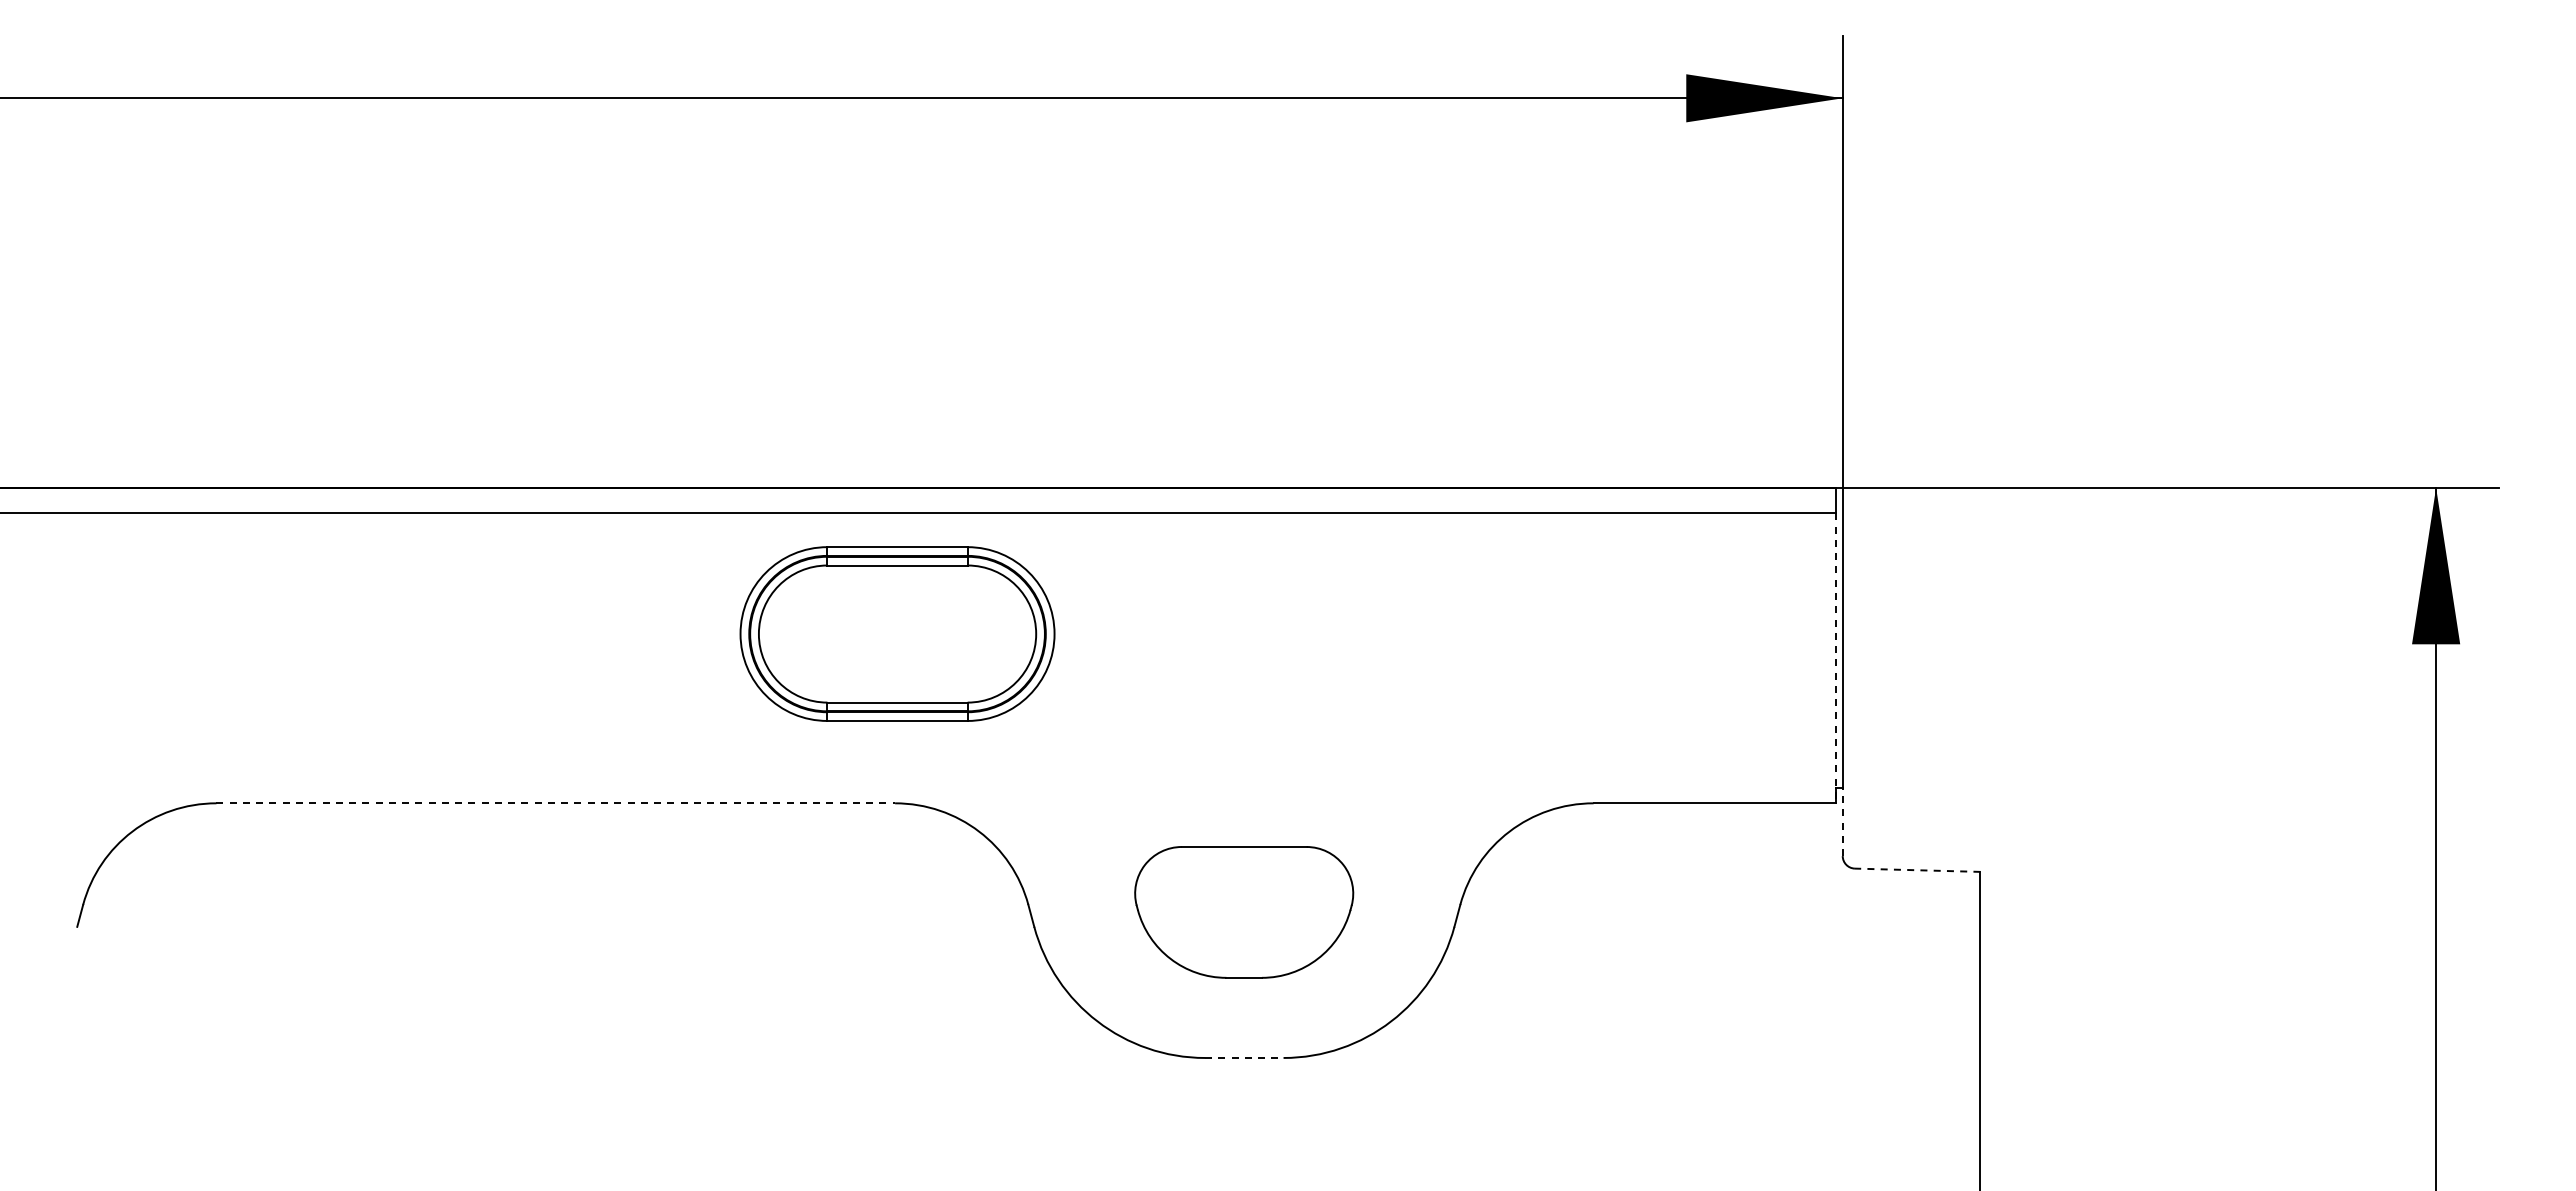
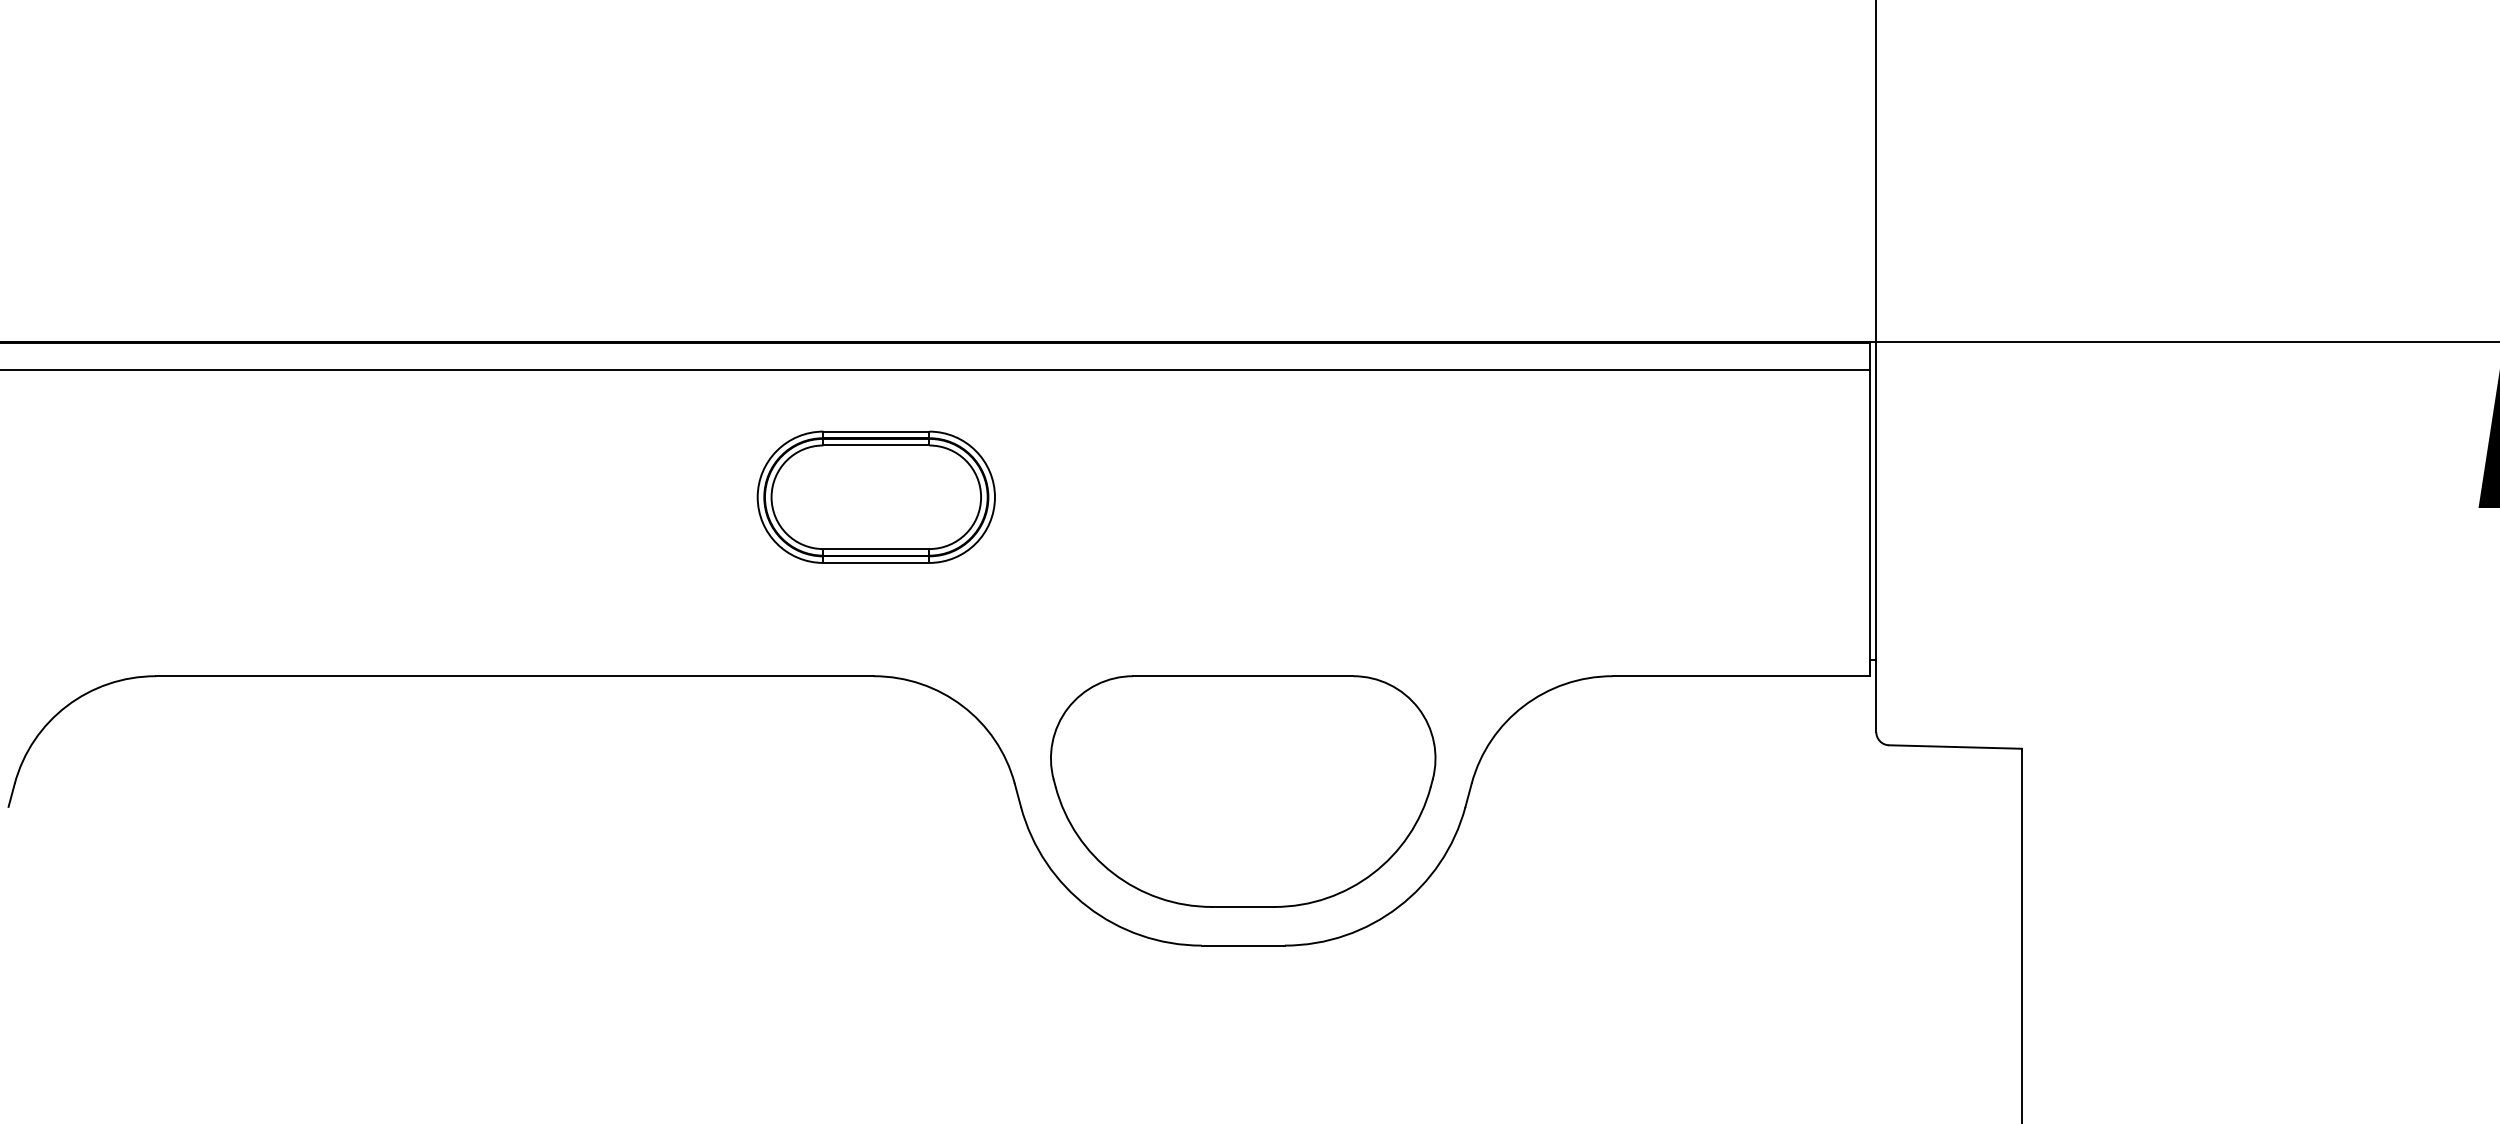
part: (897, 634) -> (876, 497), size x0.71
line: (1836, 658) -> (1869, 523), dashed -> solid
line: (556, 803) -> (515, 676), dashed -> solid
line: (1842, 822) -> (1876, 696), dashed -> solid
line: (1917, 870) -> (1955, 747), dashed -> solid
part: (1243, 912) -> (1242, 791), size x1.67
line: (1244, 1057) -> (1243, 945), dashed -> solid

